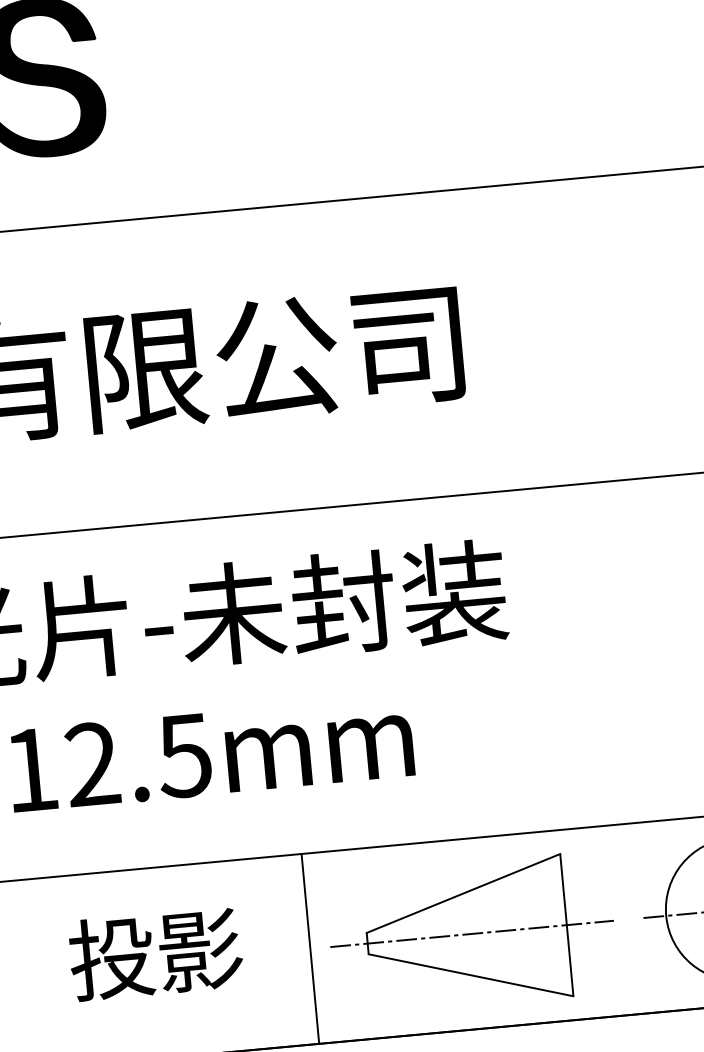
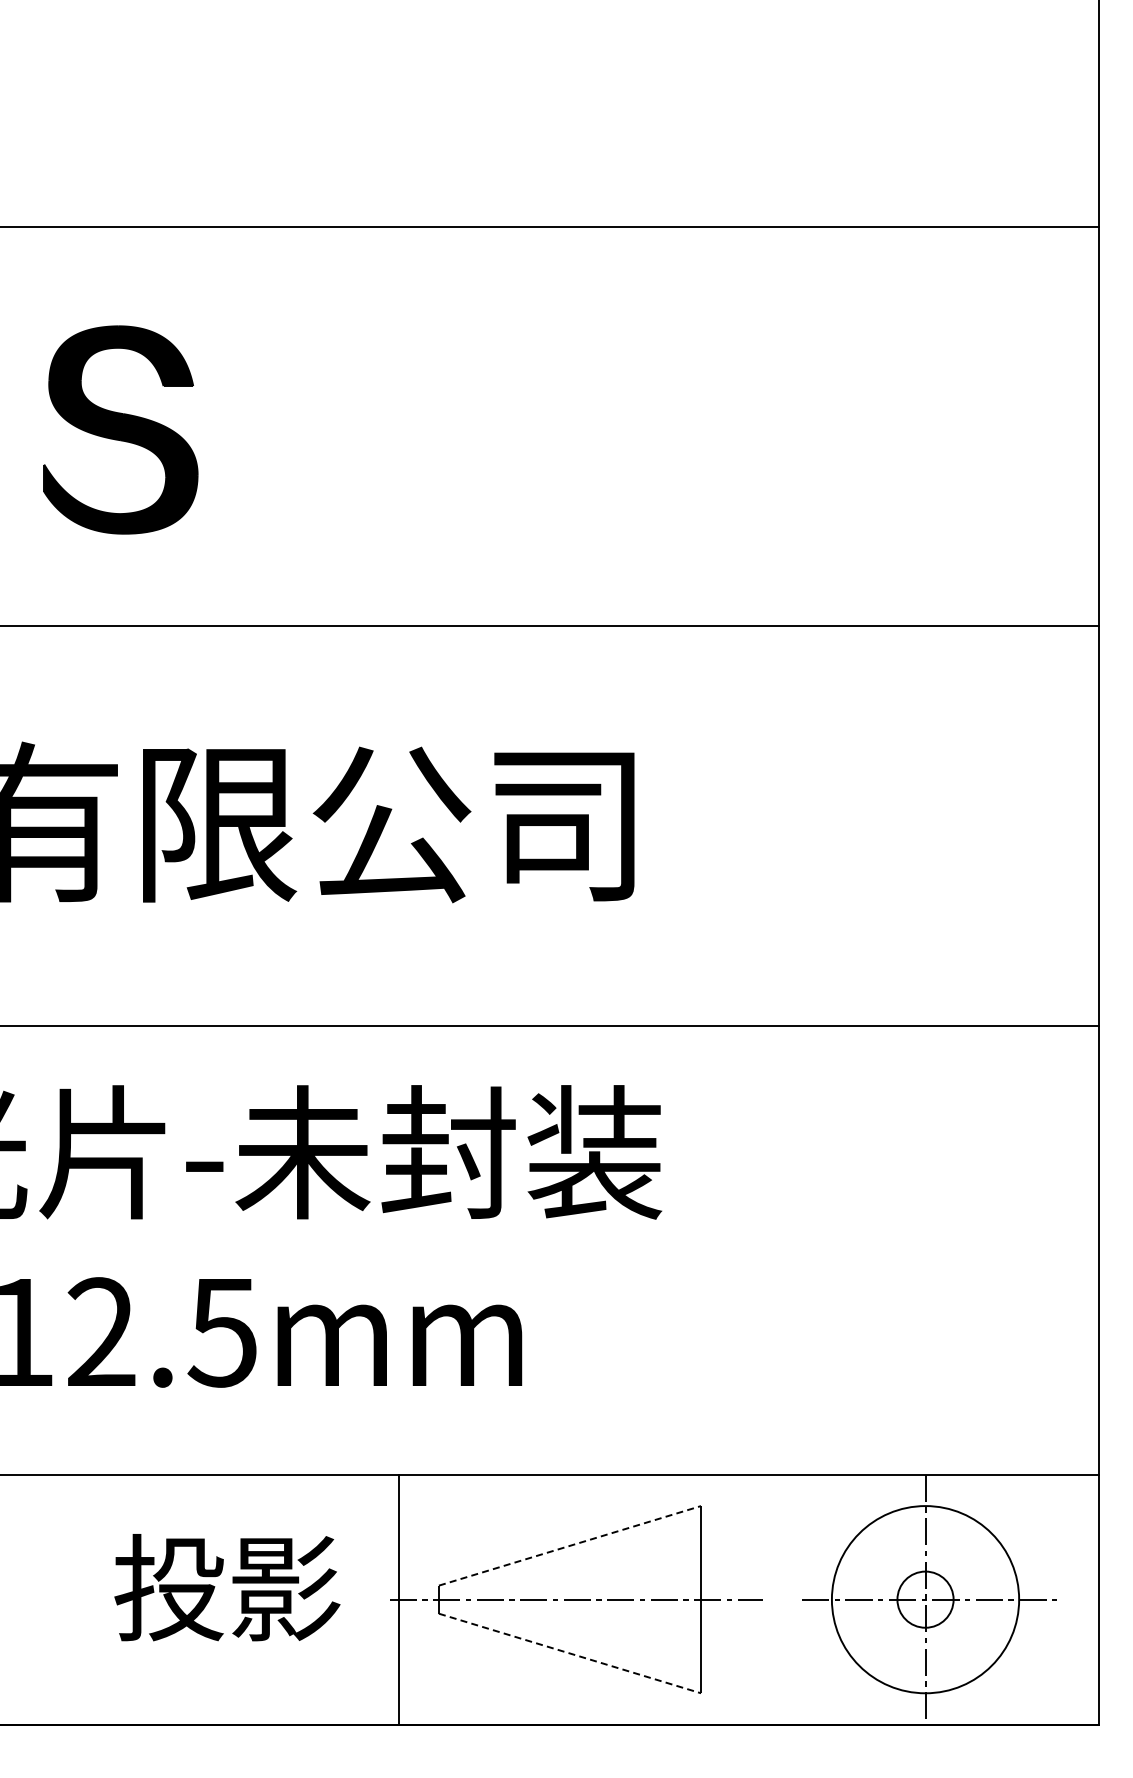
line: (463, 893) -> (570, 1545), solid -> dashed
line: (310, 948) -> (398, 1599), moved
text: (156, 953) -> (227, 1587), moved
line: (471, 975) -> (570, 1653), solid -> dashed

